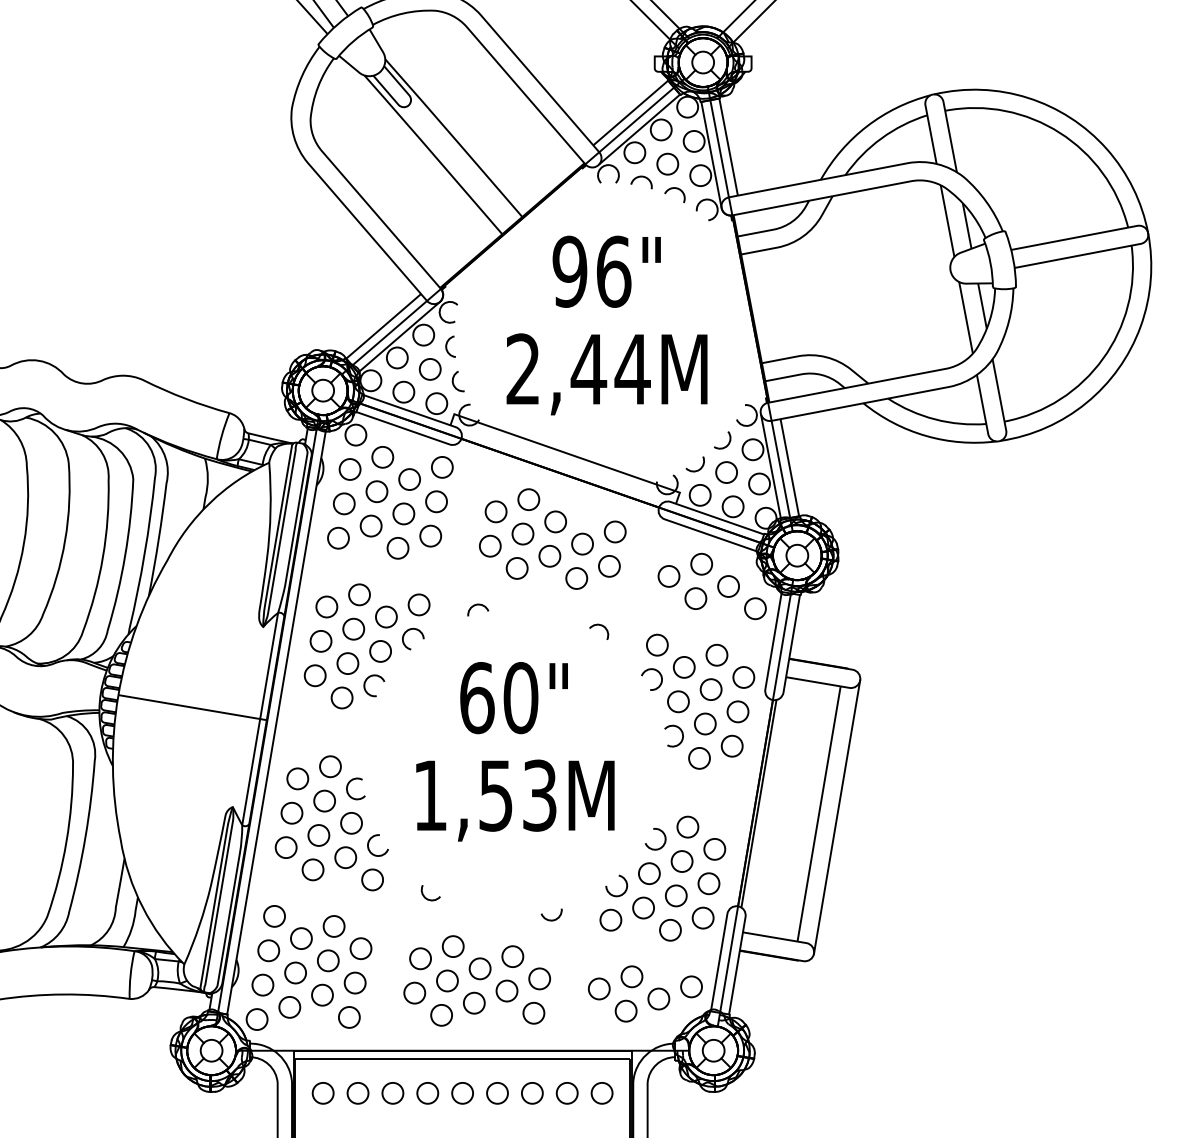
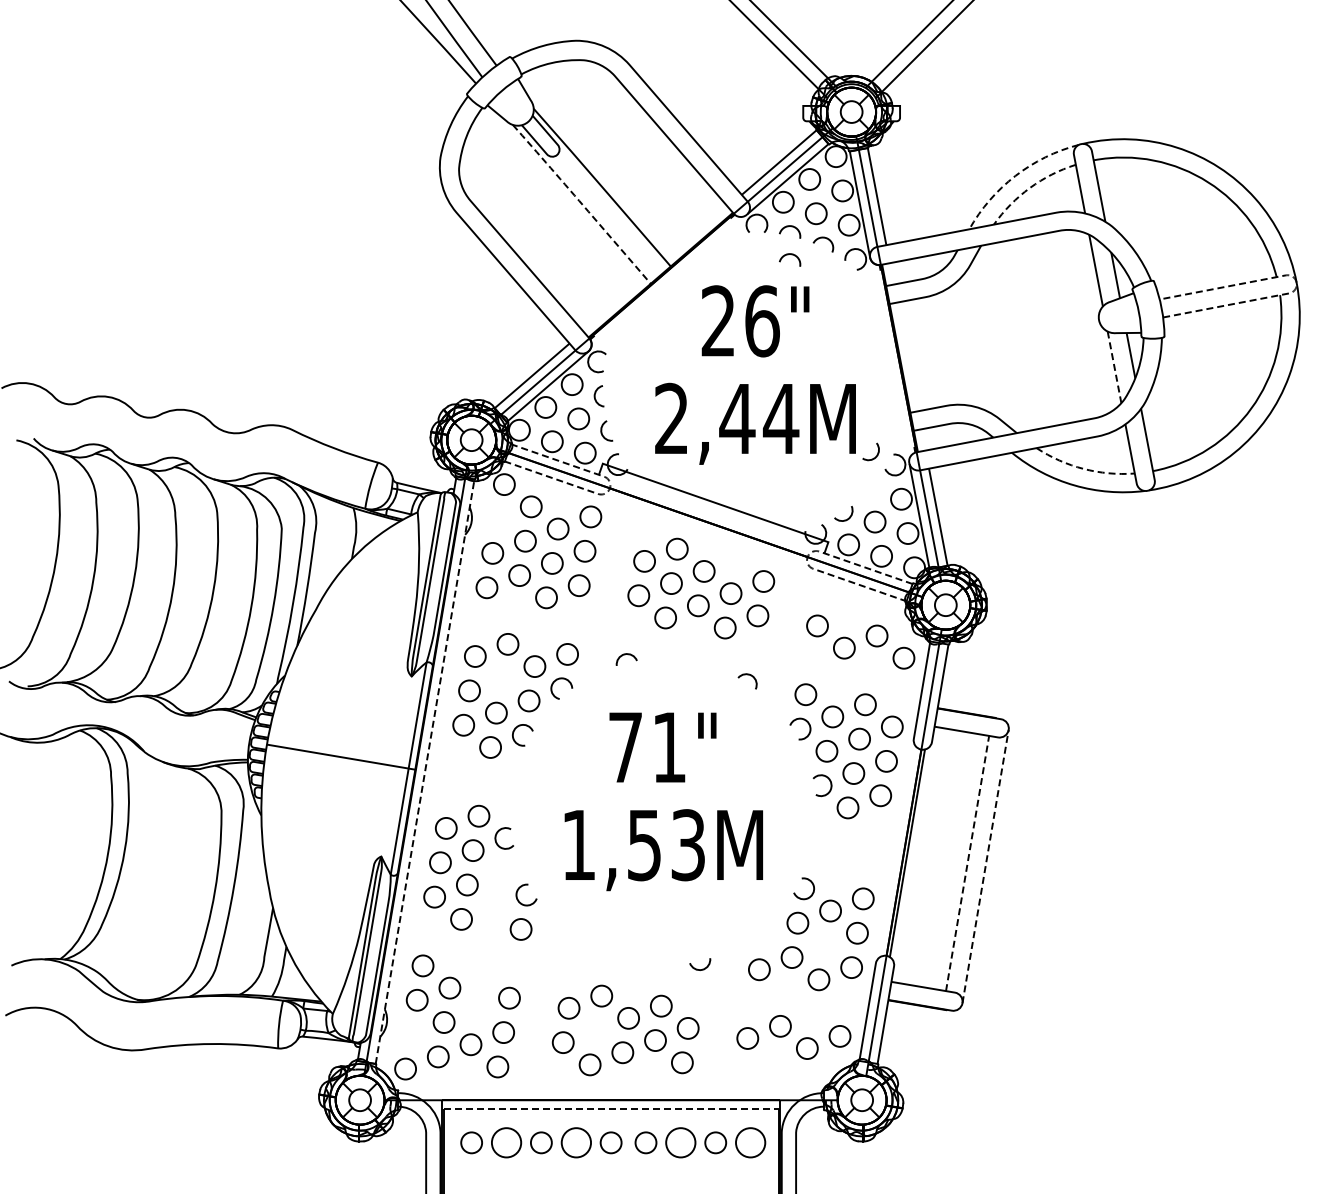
line: (867, 125) -> (1015, 175), solid -> dashed
line: (881, 137) -> (1029, 187), solid -> dashed
line: (433, 153) -> (581, 203), solid -> dashed
arc: (643, 205) -> (791, 255), added
line: (1148, 232) -> (1296, 282), solid -> dashed
text: (570, 271) -> (718, 321), 96" -> 26"
line: (966, 317) -> (1114, 367), solid -> dashed
line: (935, 418) -> (1083, 468), solid -> dashed
line: (461, 438) -> (609, 488), solid -> dashed
arc: (728, 442) -> (876, 454), moved
circle: (350, 468) -> (498, 518), removed
line: (659, 507) -> (807, 557), solid -> dashed
circle: (701, 563) -> (849, 613), removed
circle: (353, 628) -> (501, 678), removed
text: (499, 697) -> (647, 747), 60" -> 71"
line: (277, 721) -> (425, 771), solid -> dashed
line: (819, 813) -> (967, 863), solid -> dashed
line: (837, 816) -> (985, 866), solid -> dashed
circle: (351, 822) -> (499, 872), removed
circle: (688, 826) -> (836, 876), removed
circle: (345, 856) -> (493, 906), removed
arc: (610, 891) -> (758, 941), removed
circle: (676, 895) -> (824, 945), removed
arc: (431, 898) -> (579, 948), removed
circle: (334, 925) -> (482, 975), removed
circle: (328, 960) -> (476, 1010), removed
circle: (447, 980) -> (595, 1030), removed
circle: (263, 984) -> (411, 1034), removed
circle: (626, 1010) -> (774, 1060), removed
line: (463, 1058) -> (611, 1108), solid -> dashed
circle: (358, 1092) -> (506, 1142), size x1.4
circle: (427, 1092) -> (575, 1142), size x1.4
circle: (532, 1092) -> (680, 1142), size x1.4
circle: (602, 1092) -> (750, 1142), size x1.4

